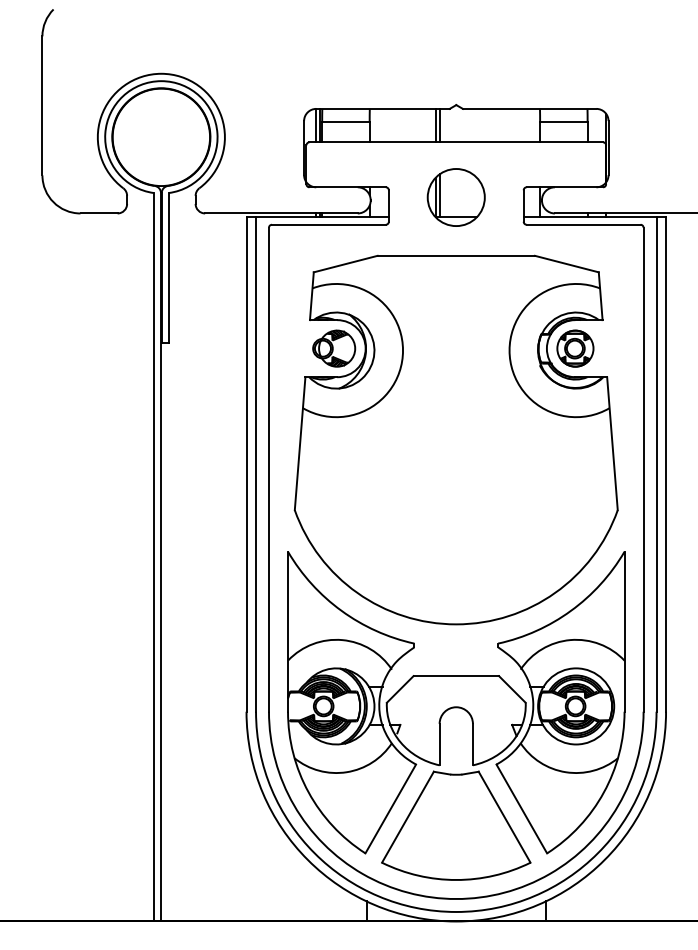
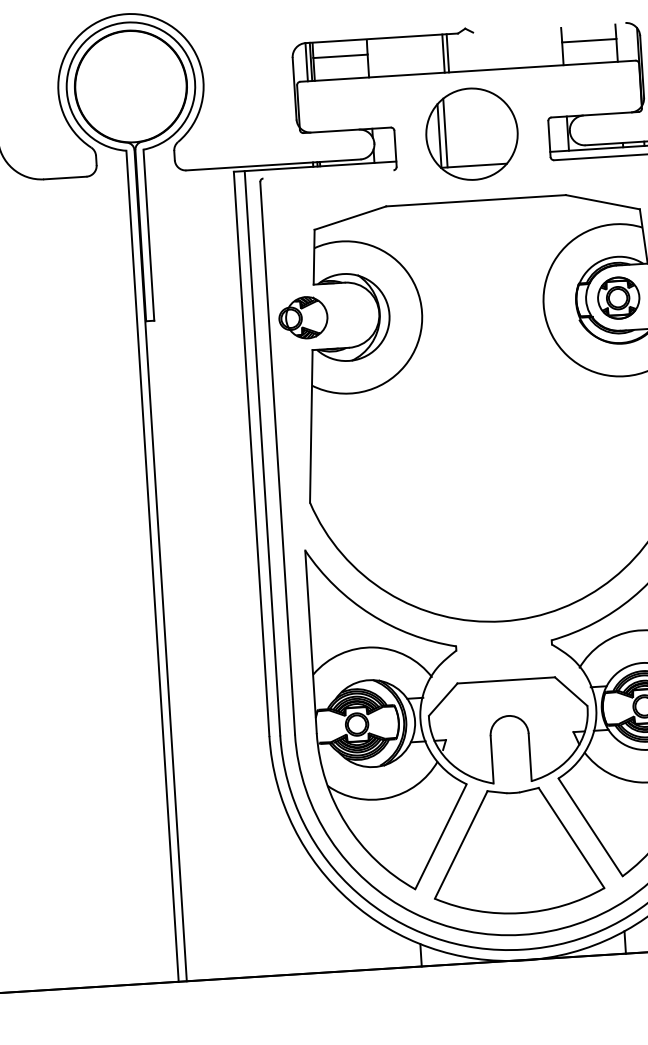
line: (529, 108) -> (549, 27), removed
part: (455, 197) -> (470, 134), size x1.4
line: (328, 224) -> (327, 174), removed
part: (334, 348) -> (303, 317), moved

